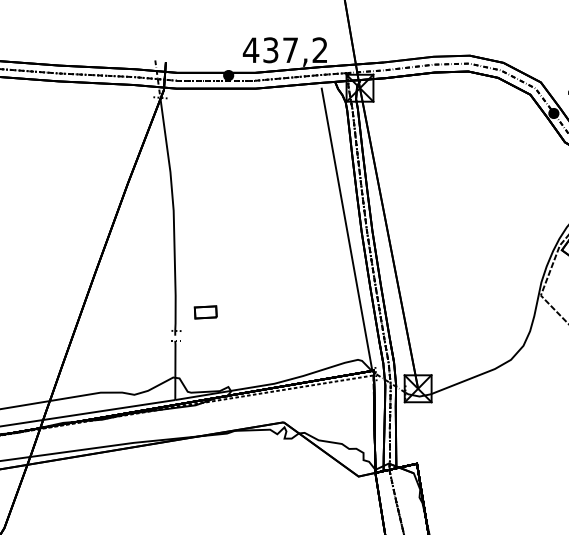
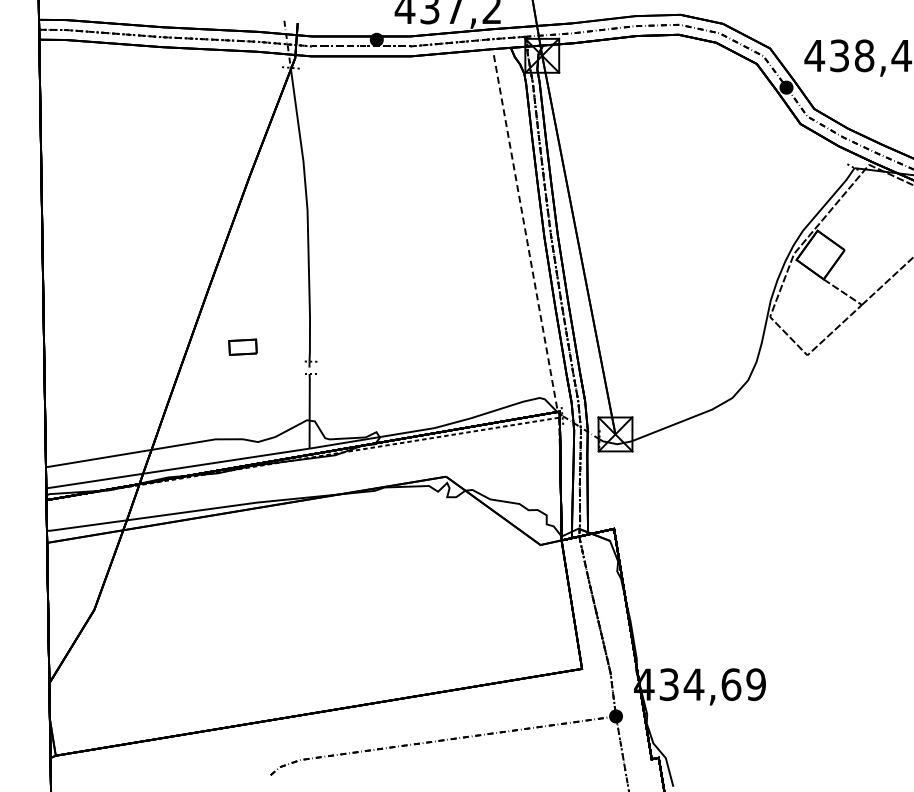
line: (346, 229) -> (525, 233), solid -> dashed
part: (205, 311) -> (242, 346), moved

